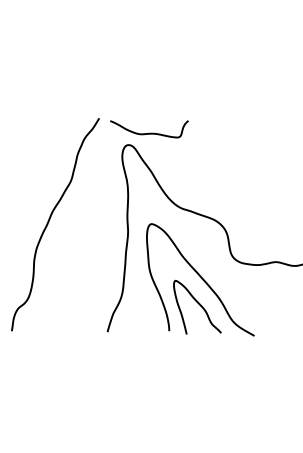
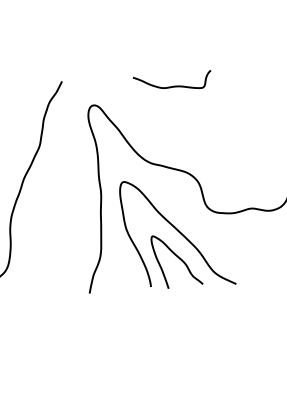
curve: (149, 132) -> (173, 85), moved

